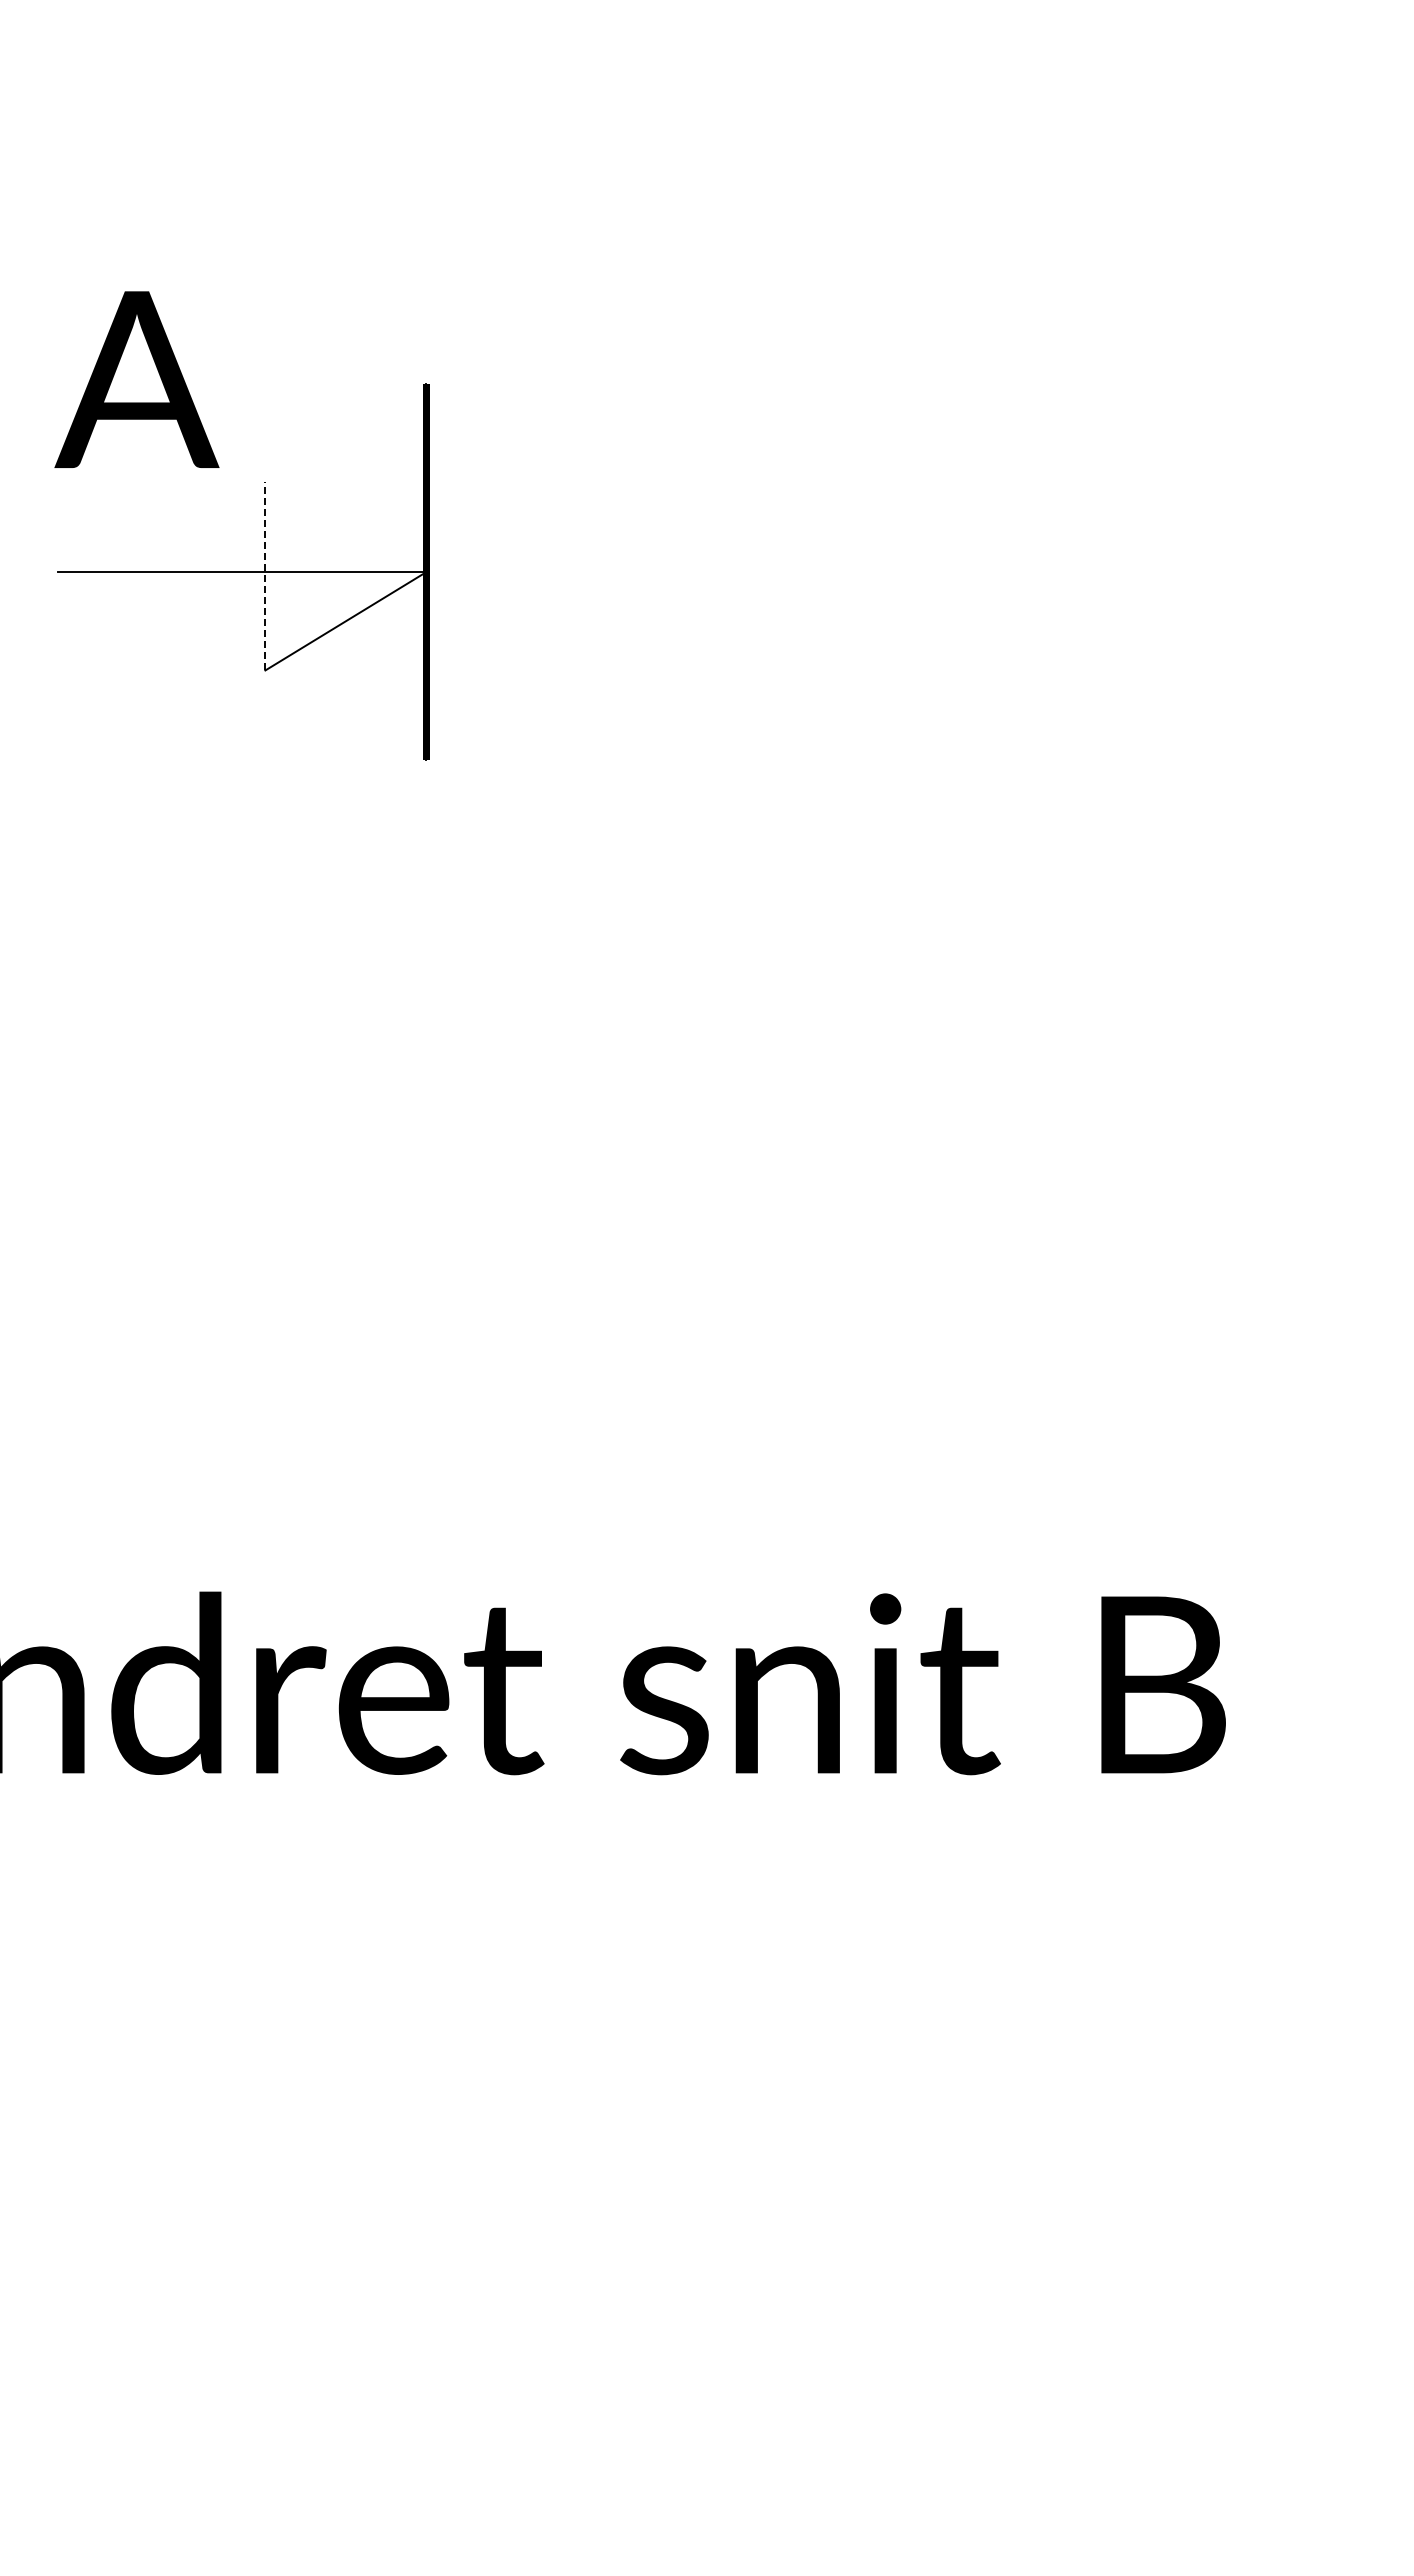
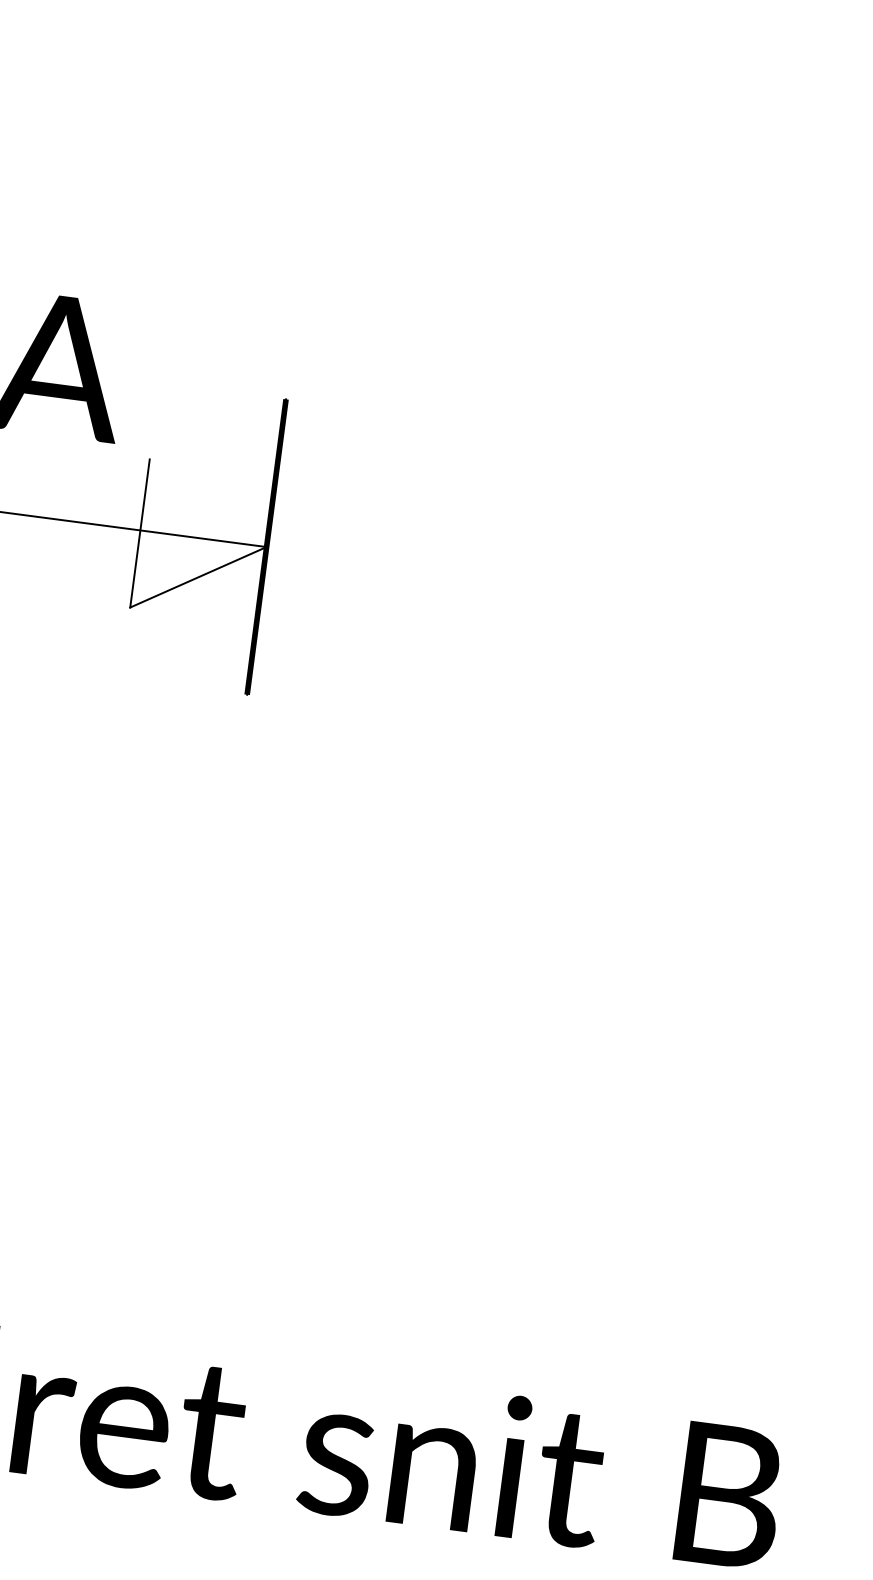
line: (265, 575) -> (140, 533), dashed -> solid

